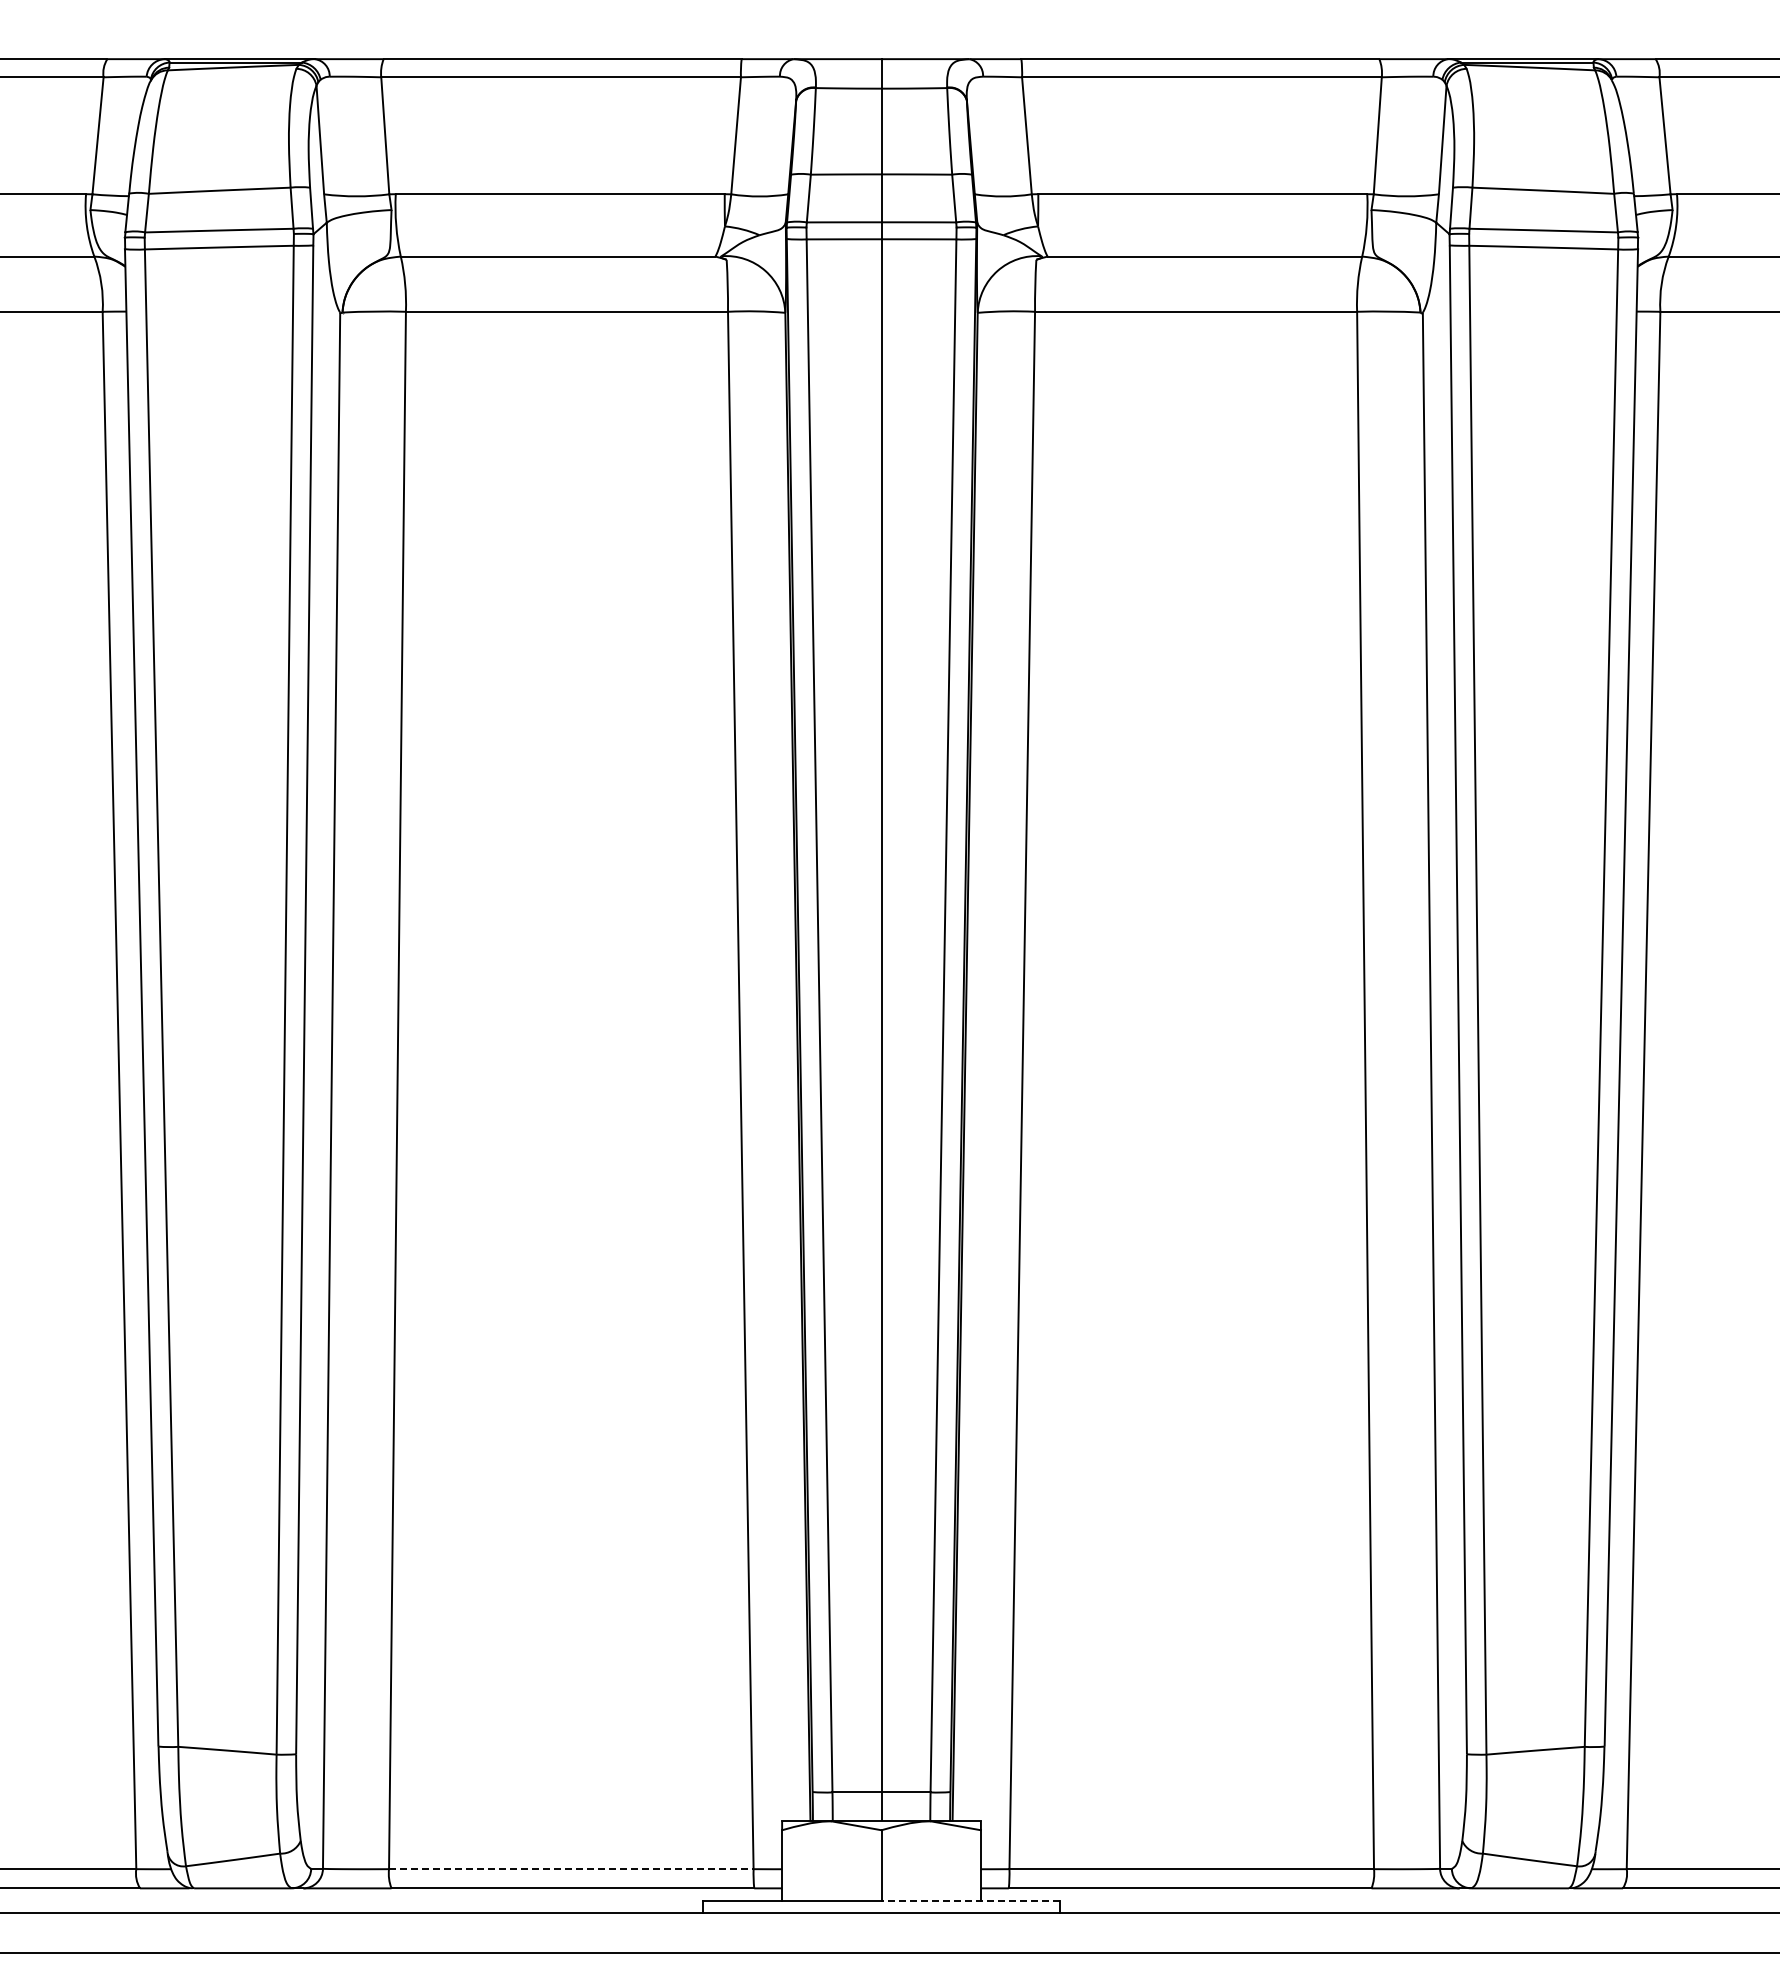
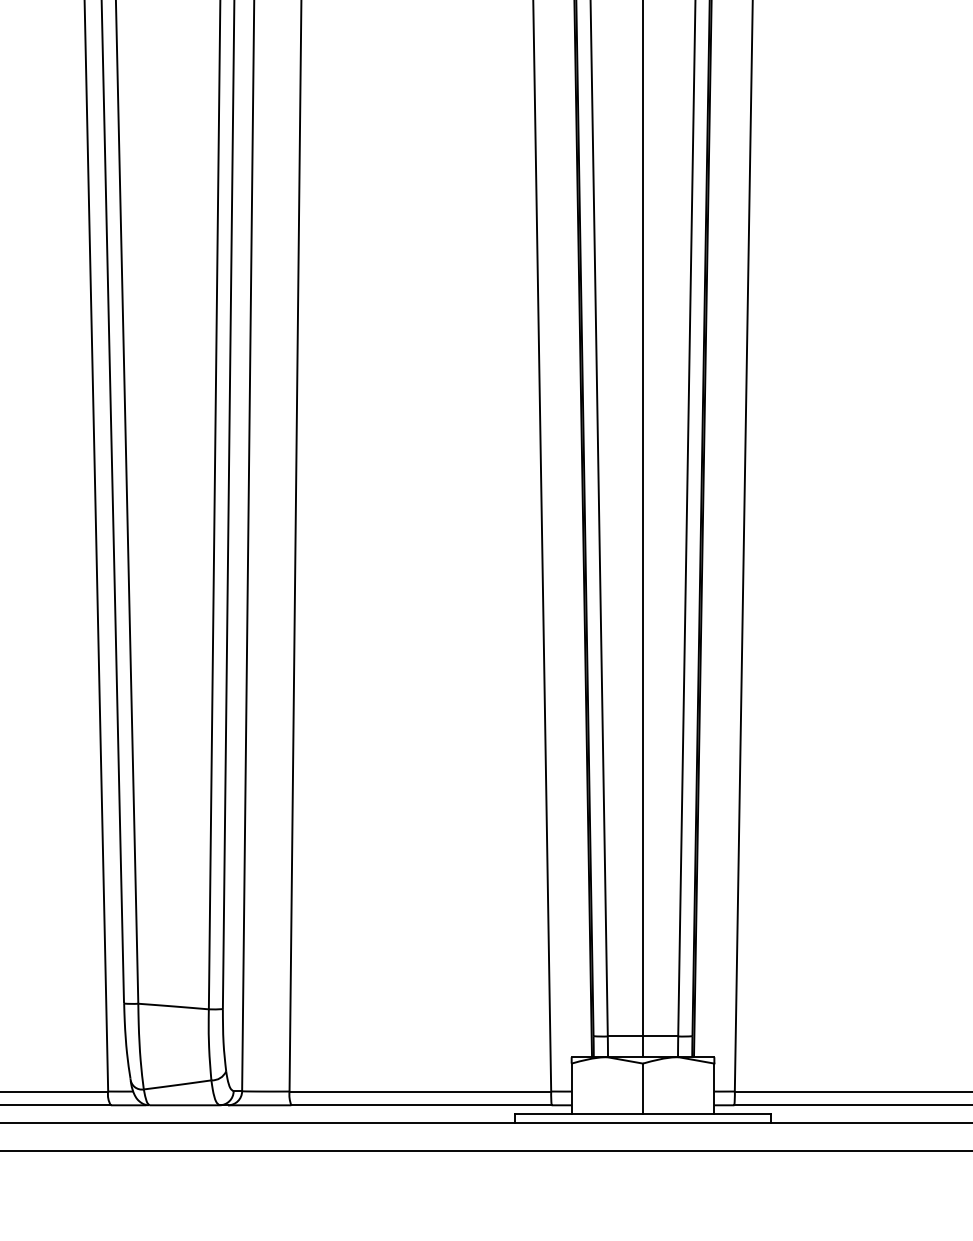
line: (571, 1869) -> (420, 1091), dashed -> solid
line: (970, 1900) -> (706, 1114), dashed -> solid

